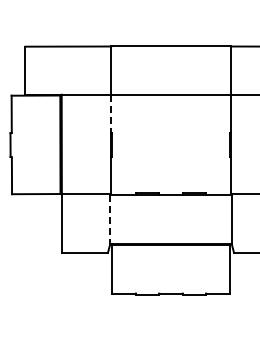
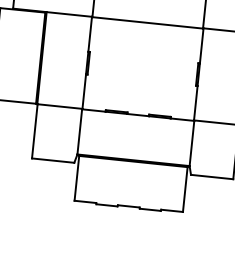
line: (110, 113) -> (90, 34), dashed -> solid
line: (110, 219) -> (79, 132), dashed -> solid

